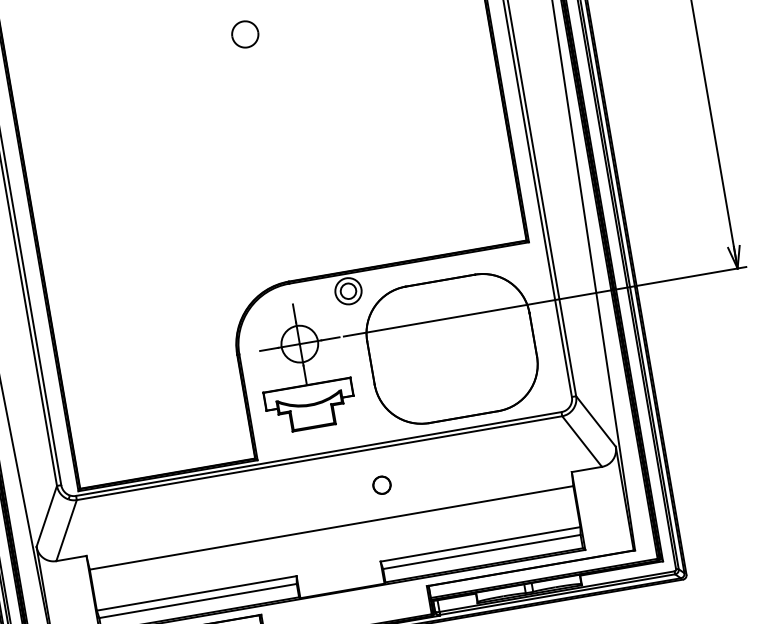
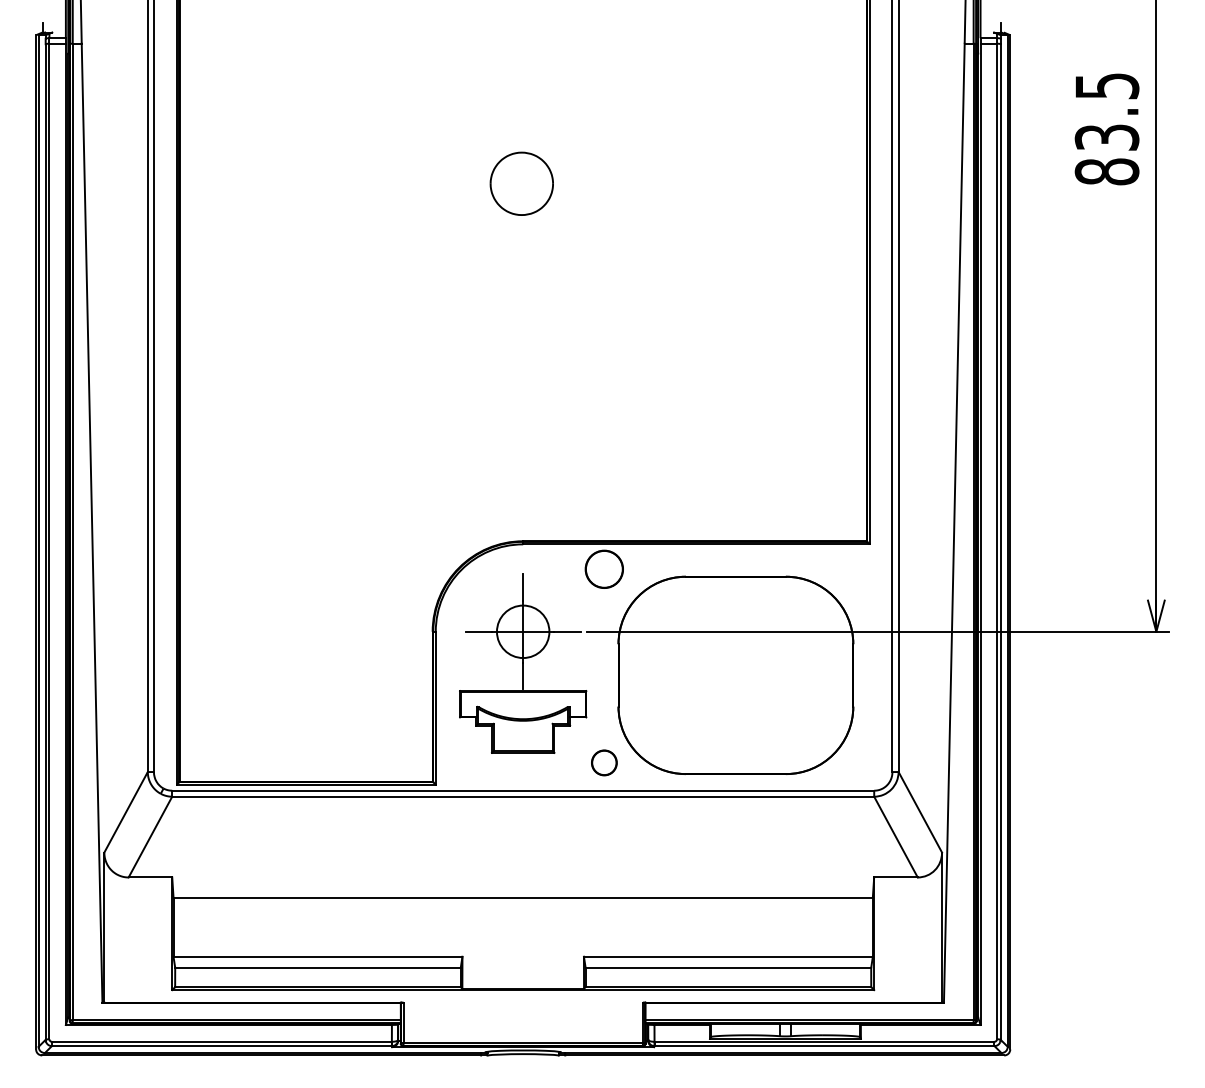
part: (245, 34) -> (521, 183), size x1.67
circle: (347, 290) -> (603, 568), size x1.67
part: (382, 484) -> (604, 762), moved

